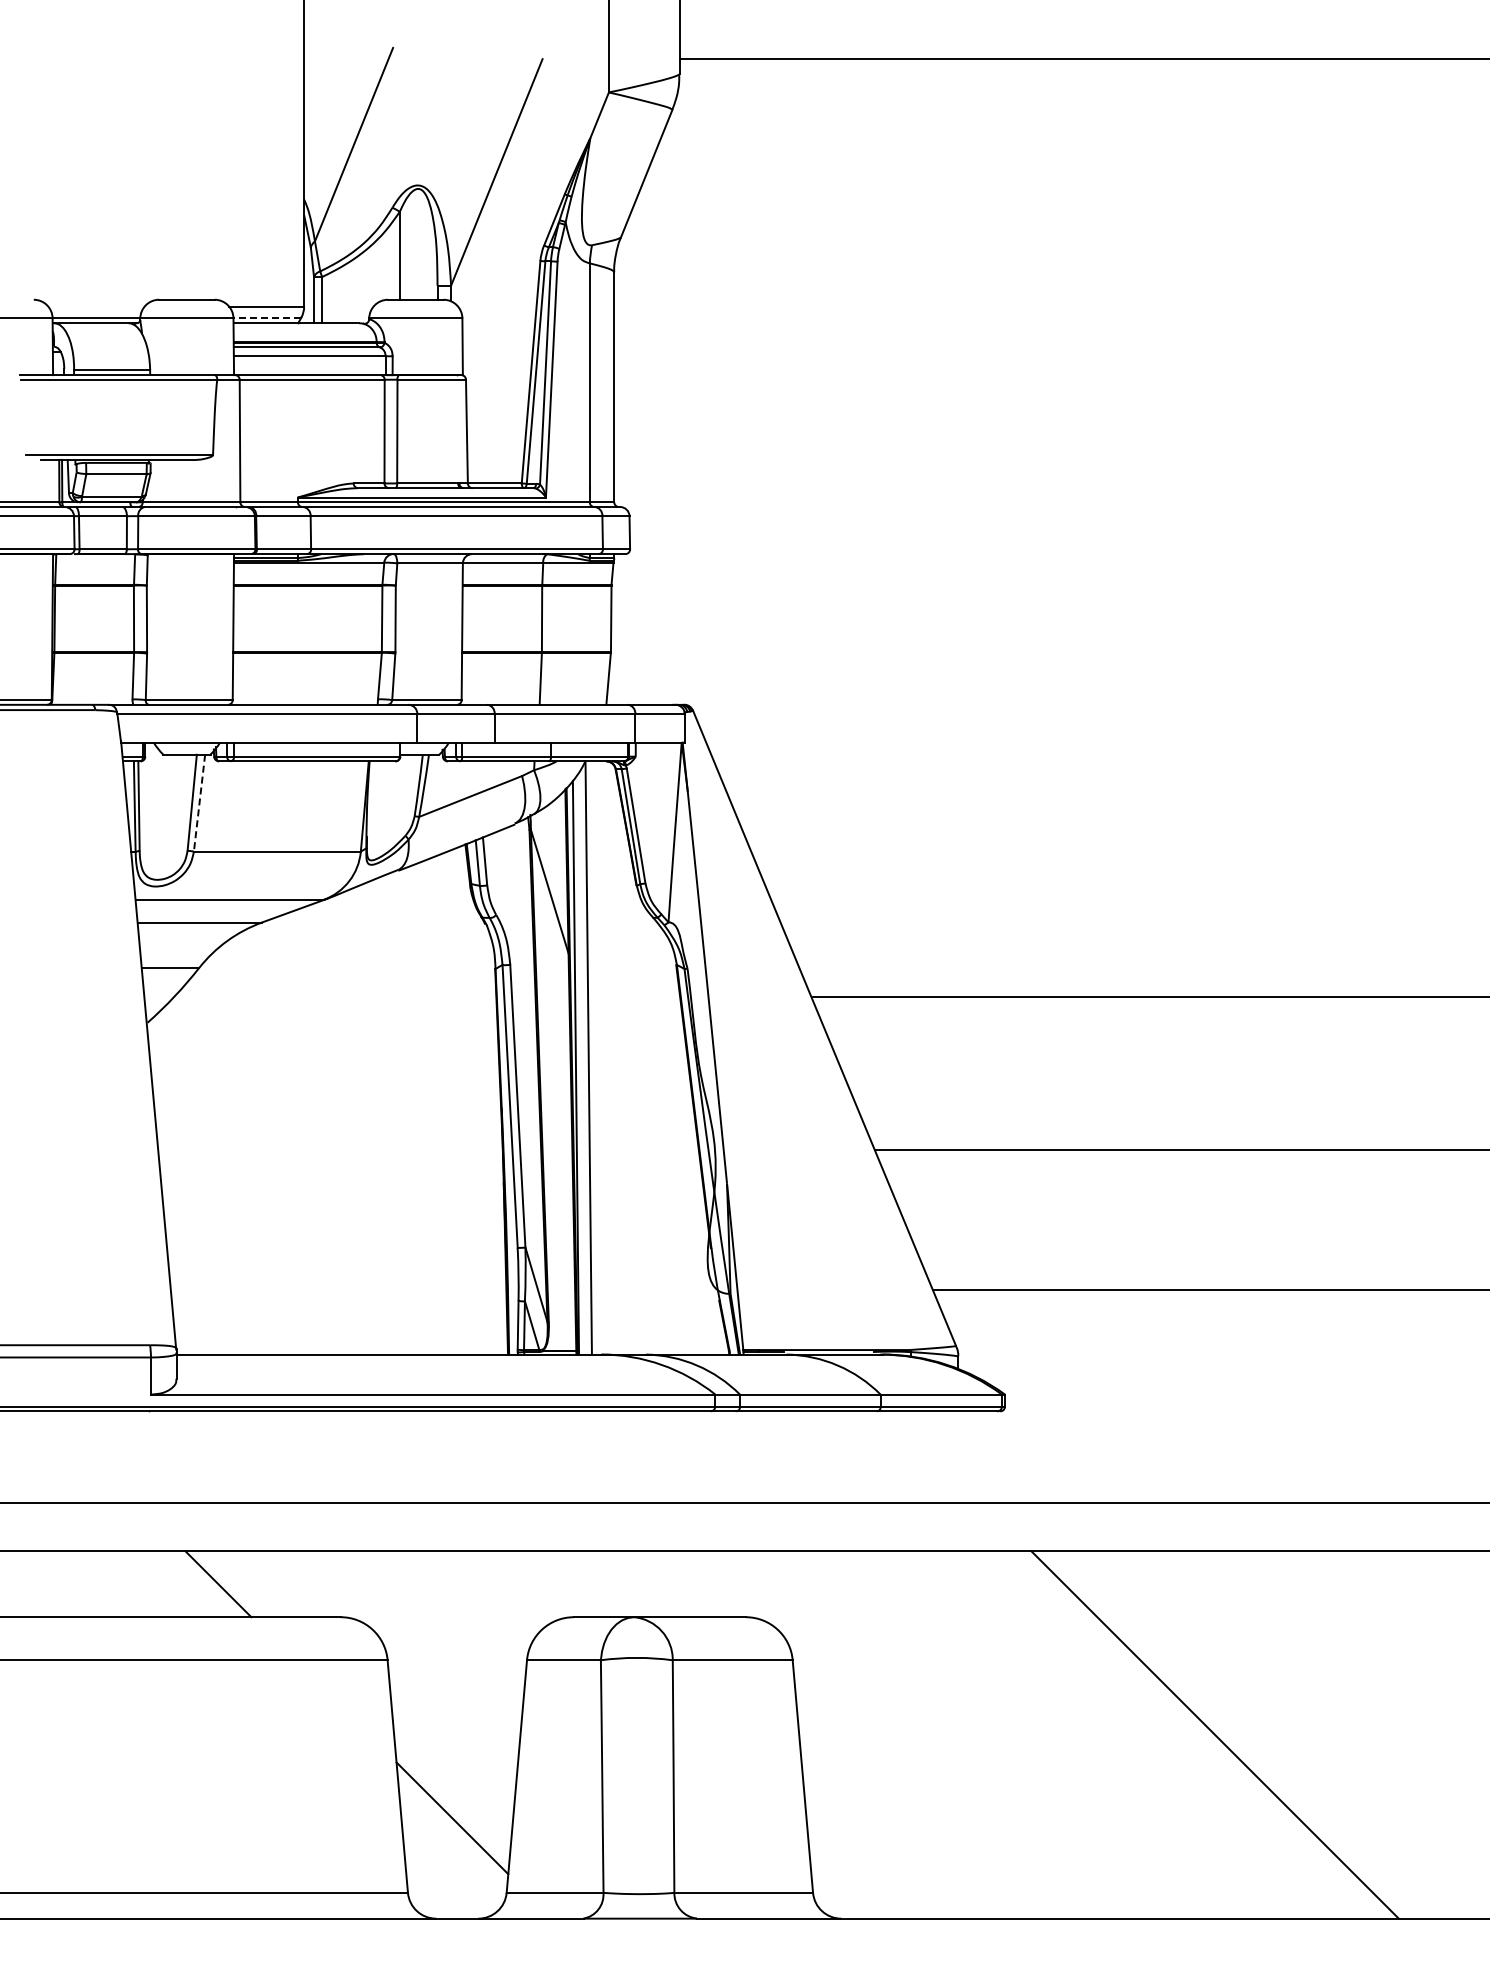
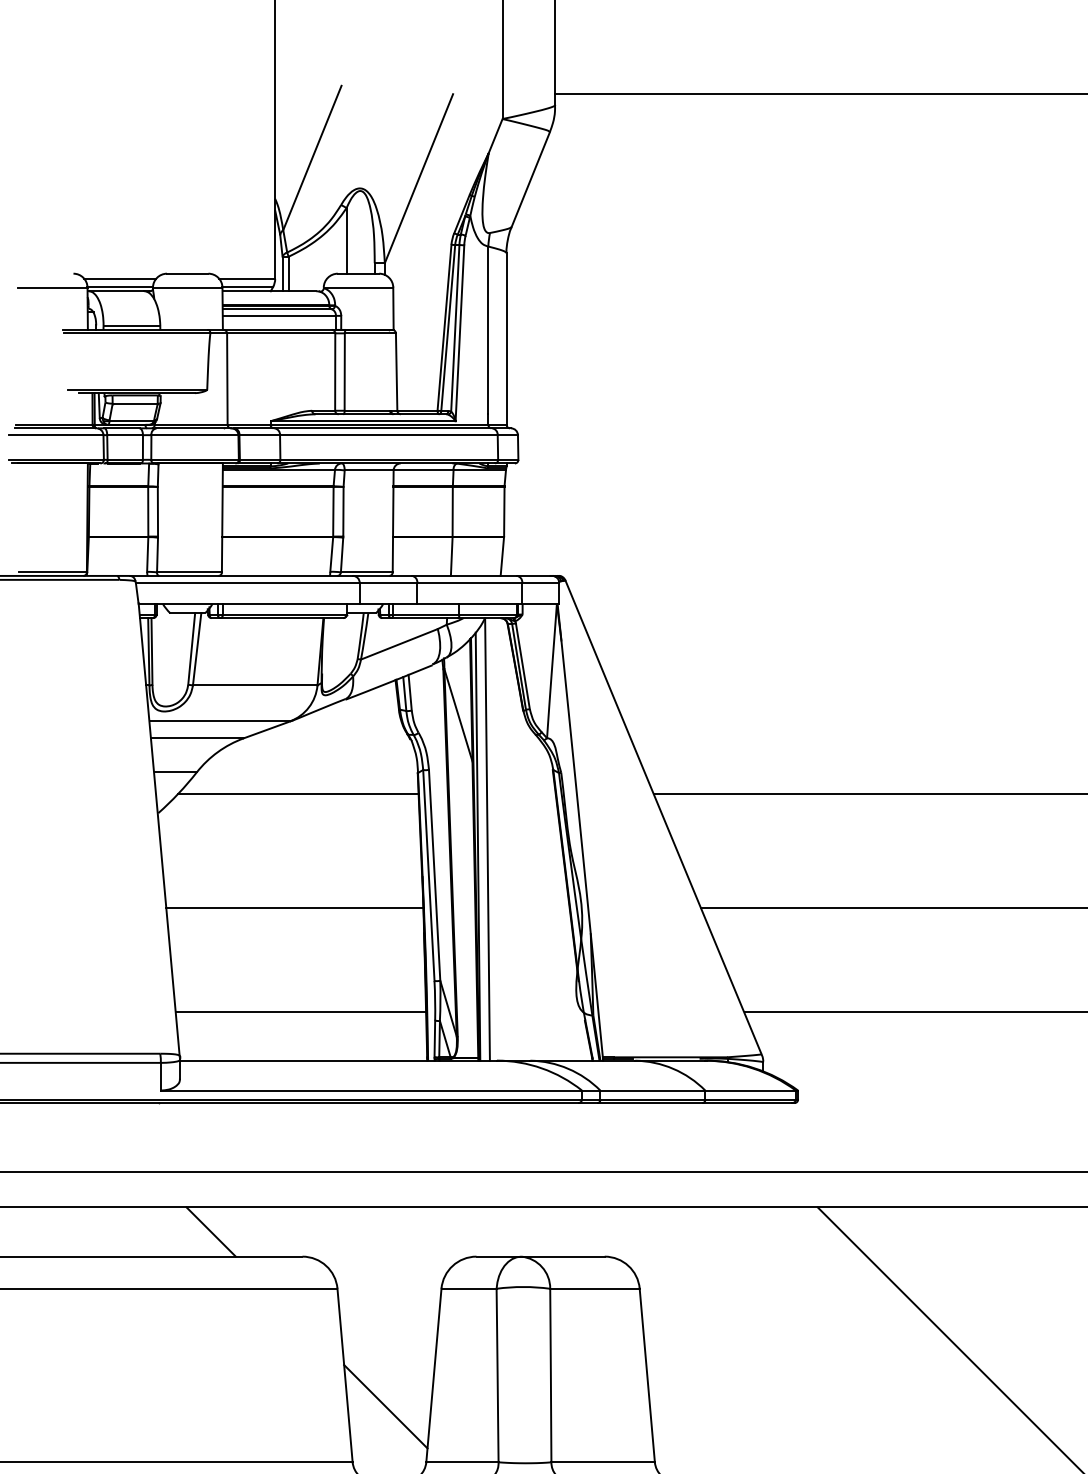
line: (96, 306) -> (120, 278), added
line: (267, 317) -> (247, 286), dashed -> solid
line: (199, 803) -> (197, 649), dashed -> solid
line: (335, 997) -> (298, 794), added
line: (330, 1150) -> (294, 908), added
line: (338, 1289) -> (300, 1012), added

